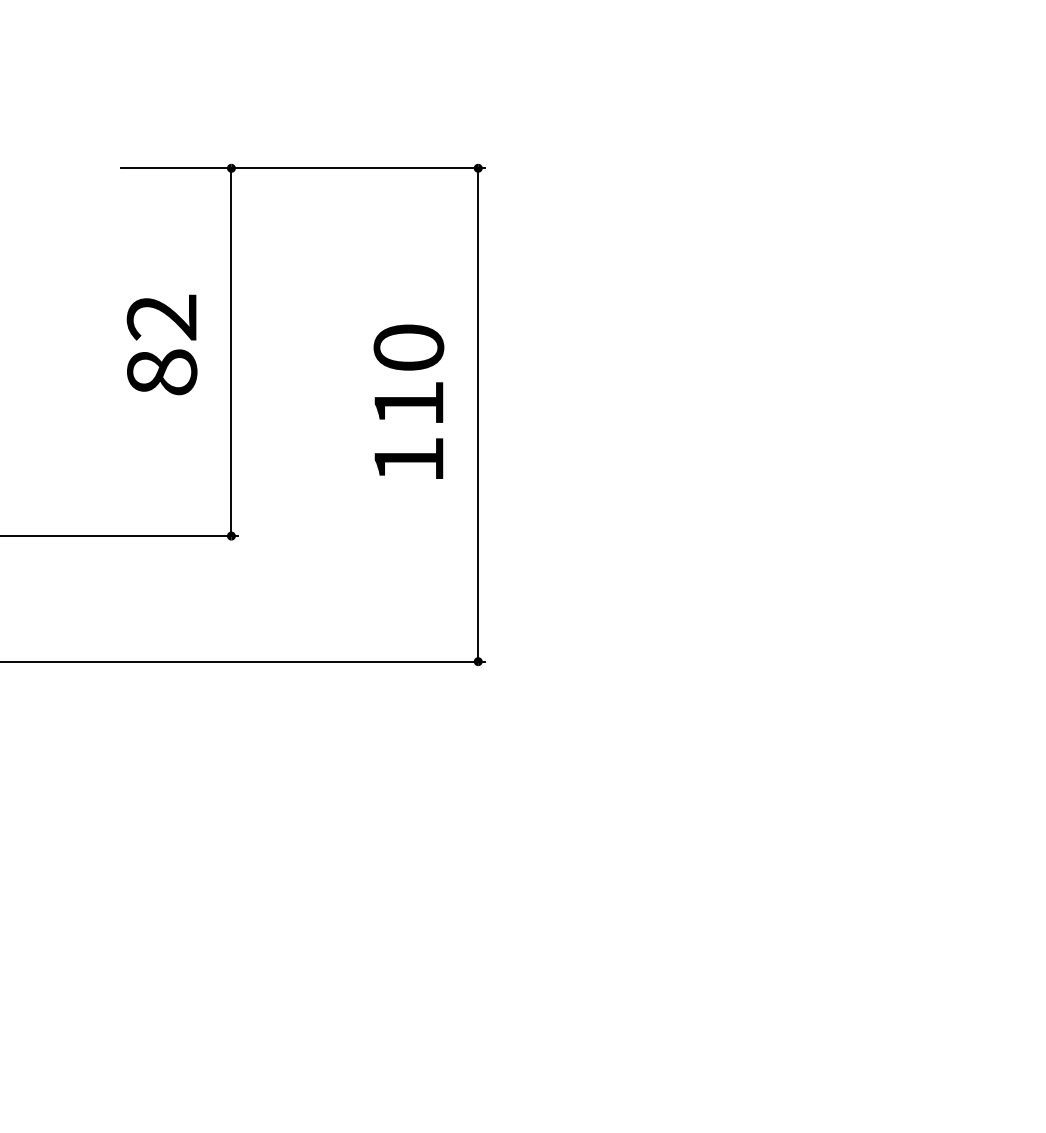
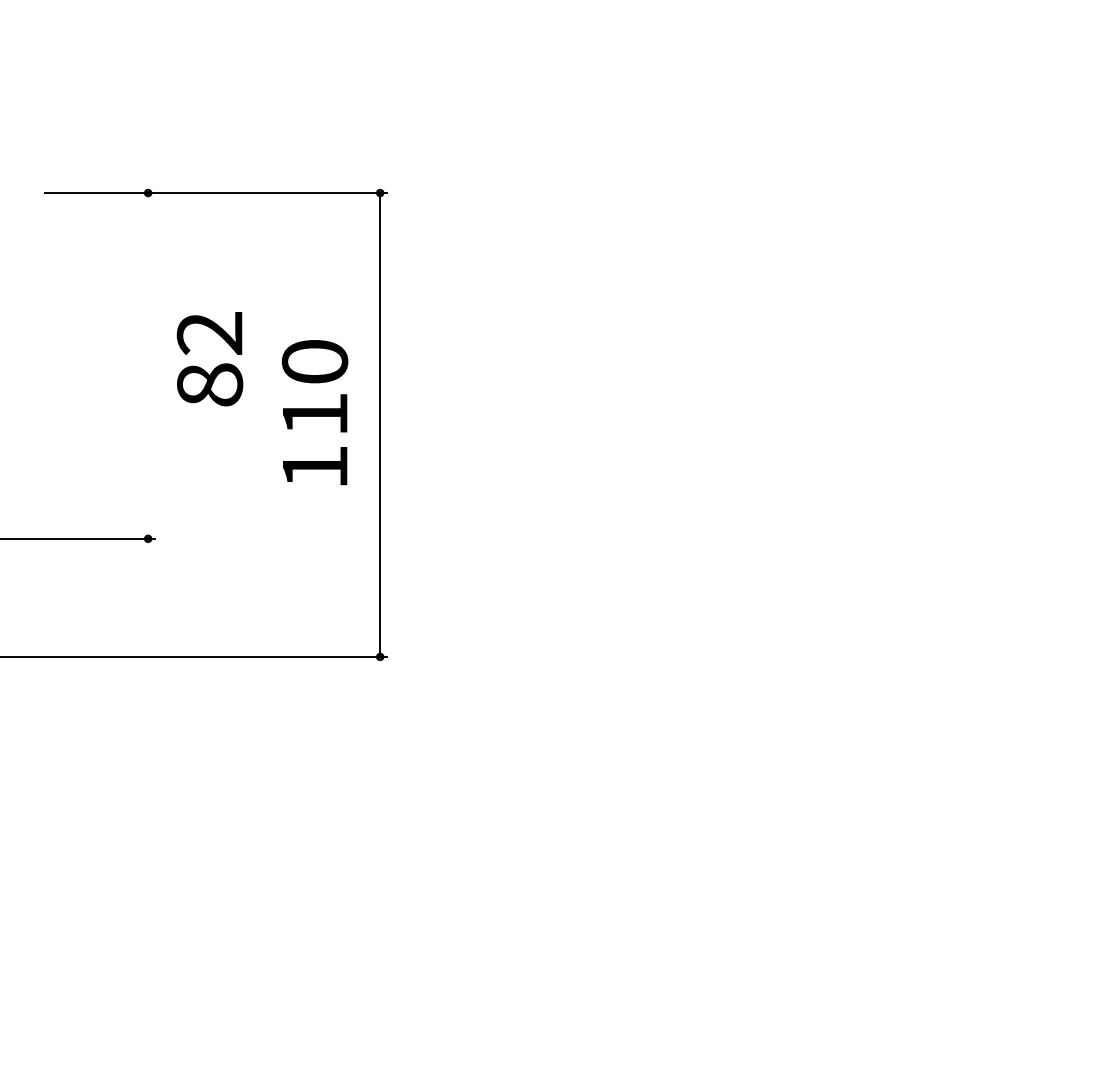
text: (161, 345) -> (209, 359), moved
line: (231, 351) -> (148, 365), removed

